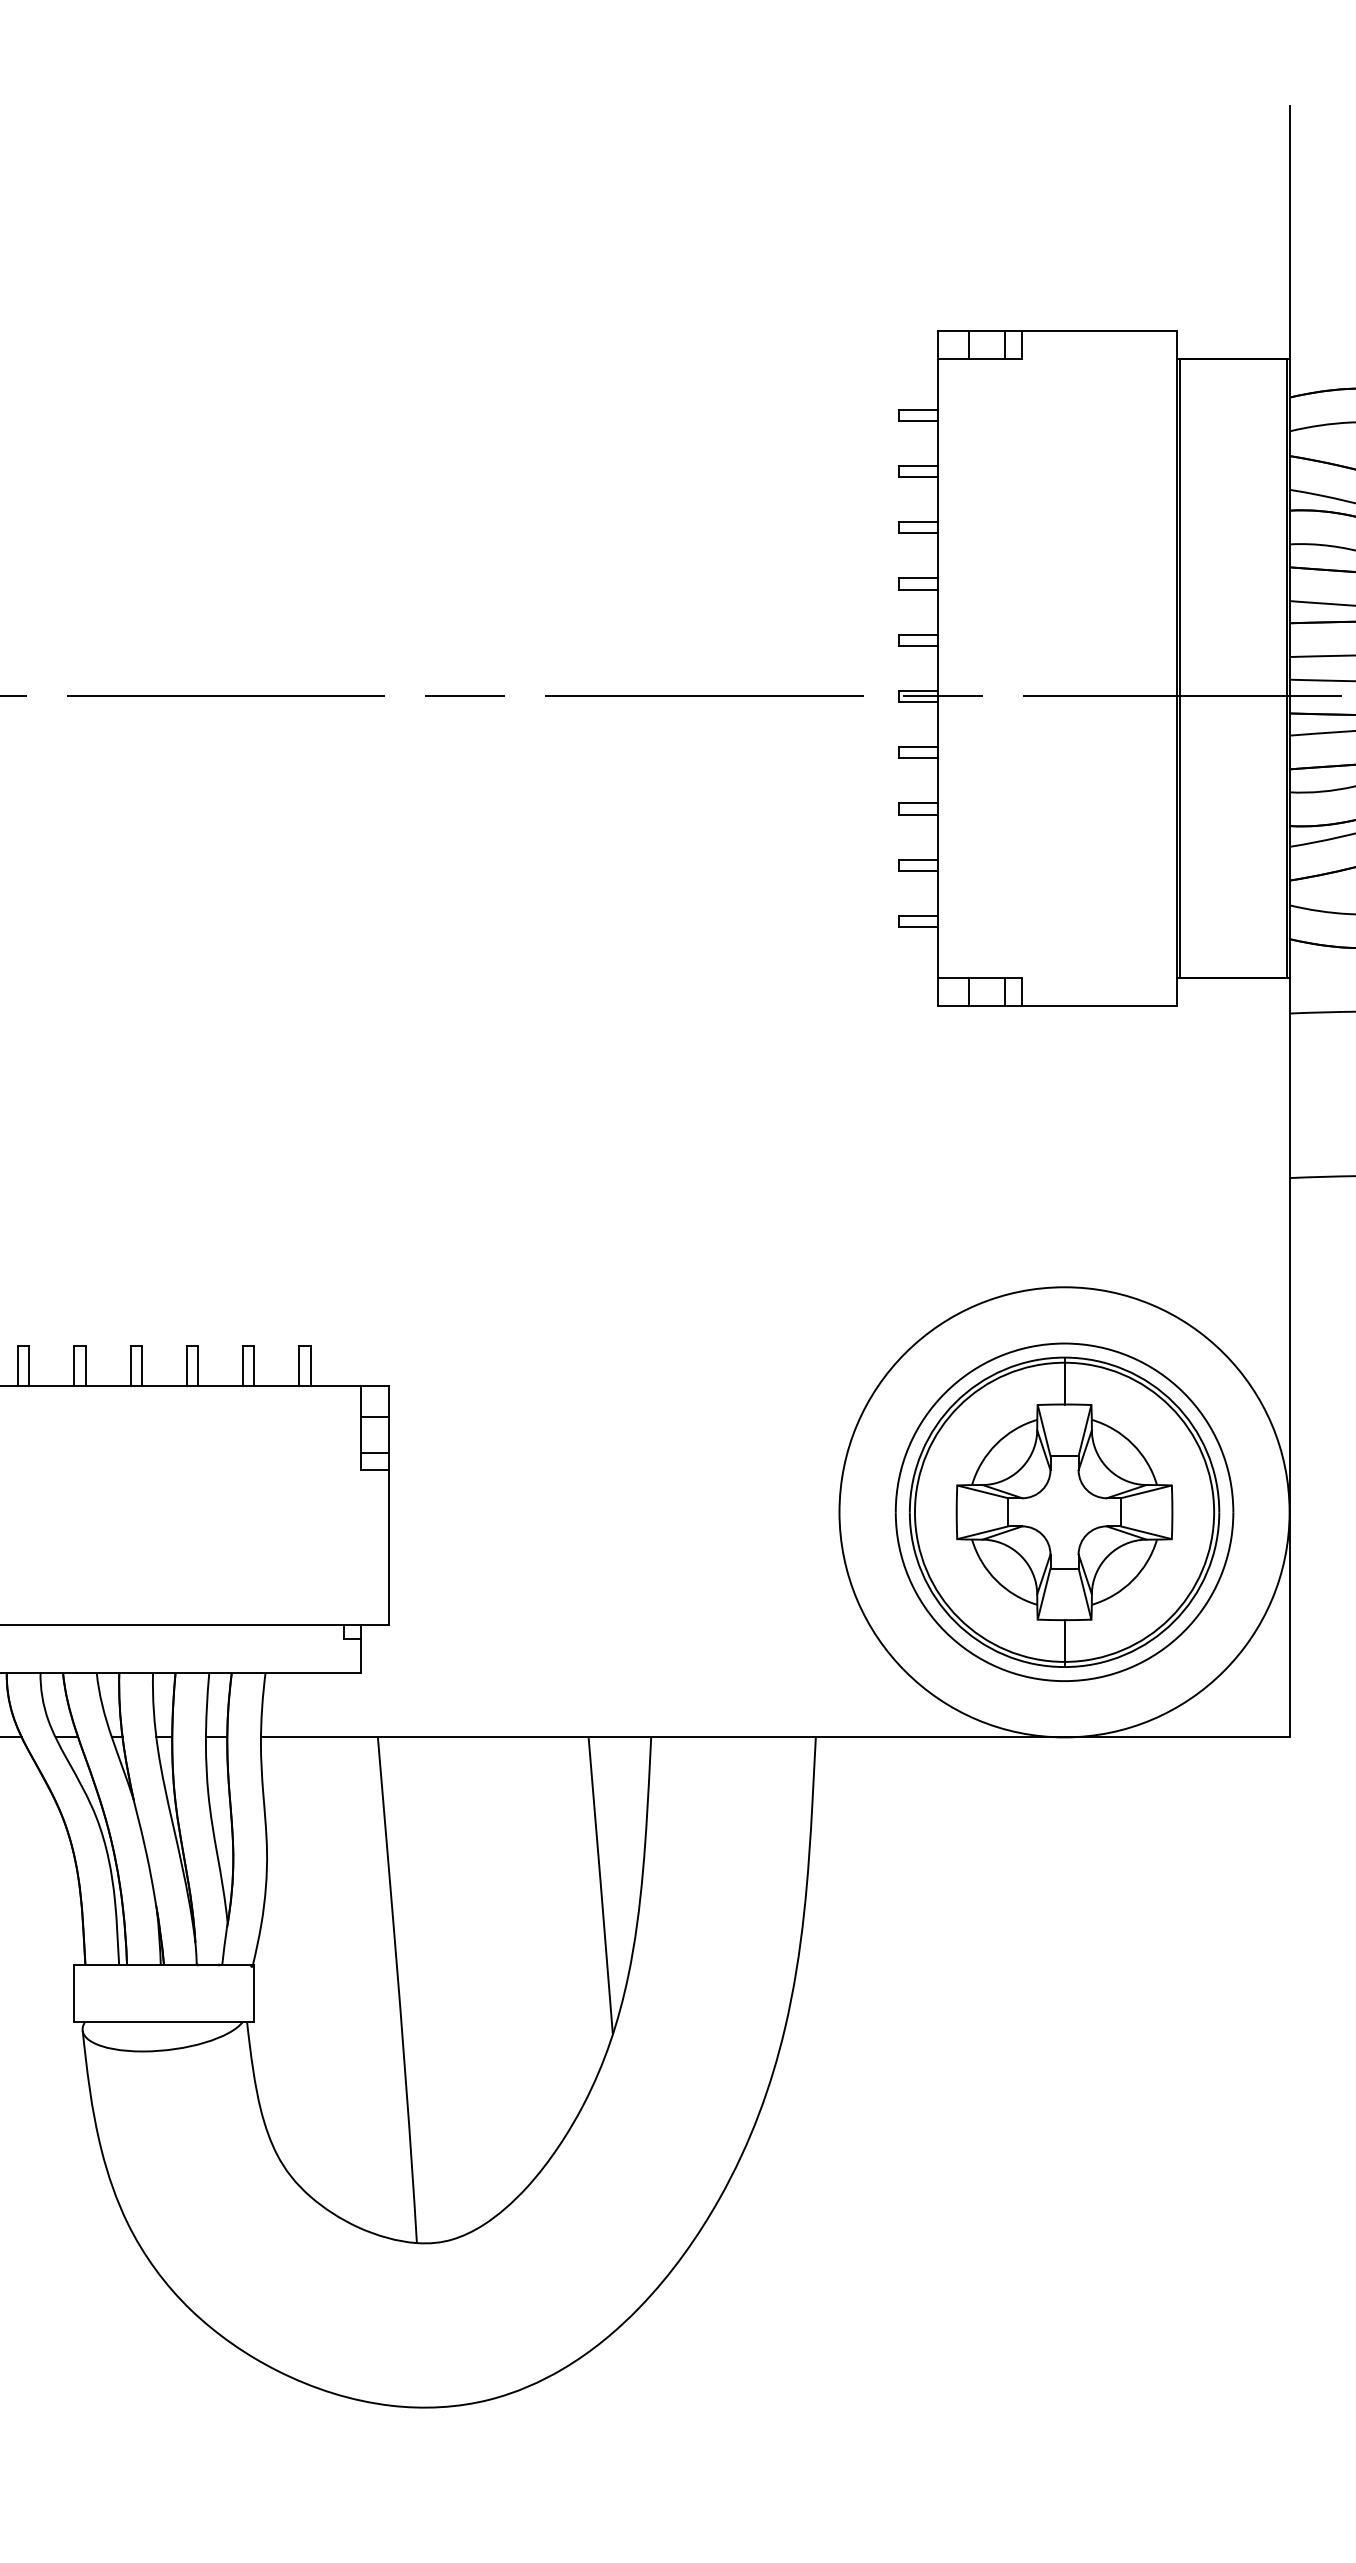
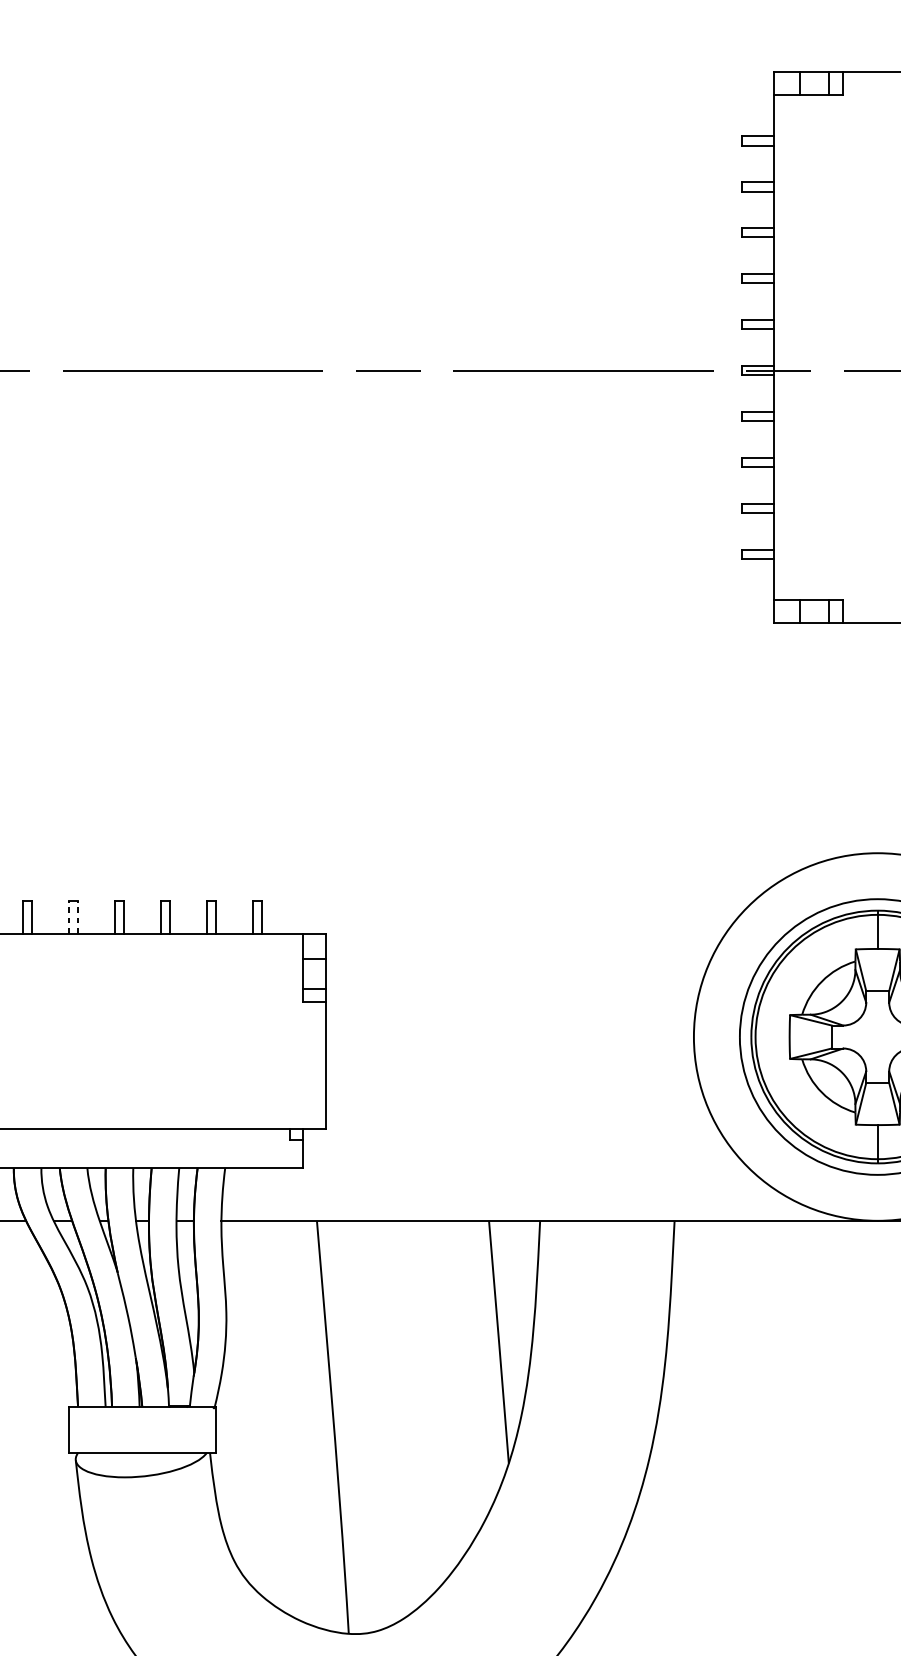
line: (74, 1366) -> (69, 917), solid -> dashed
line: (85, 1366) -> (78, 917), solid -> dashed

